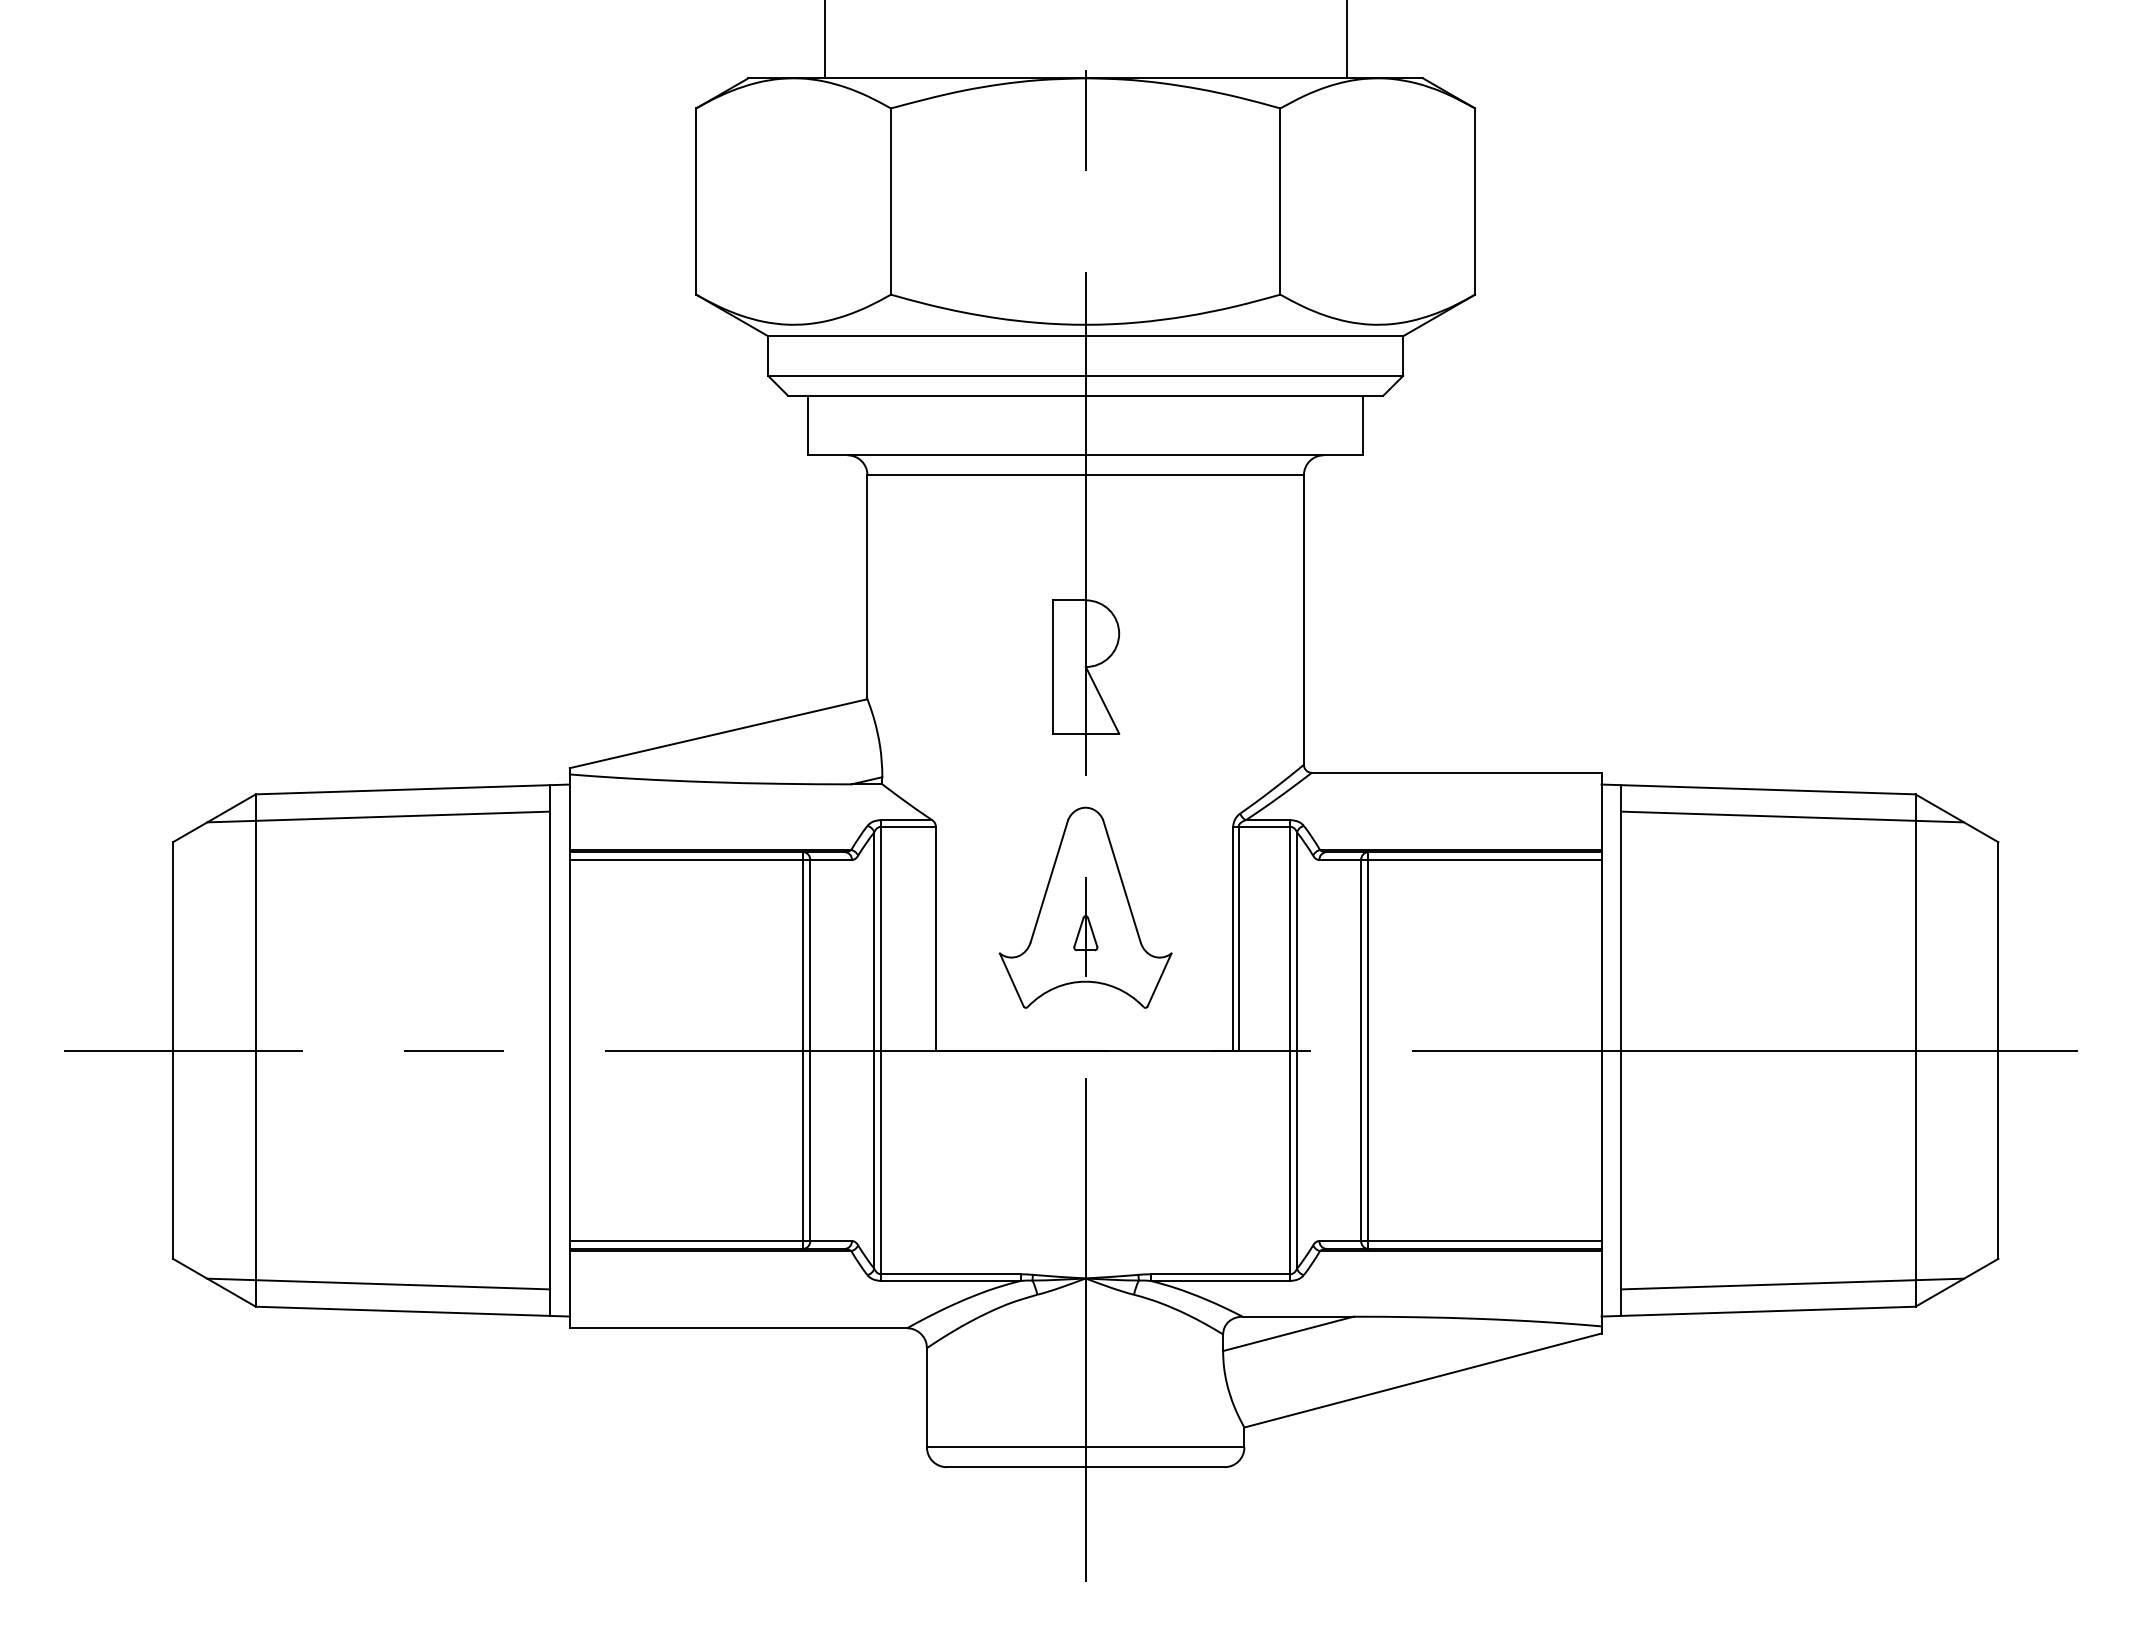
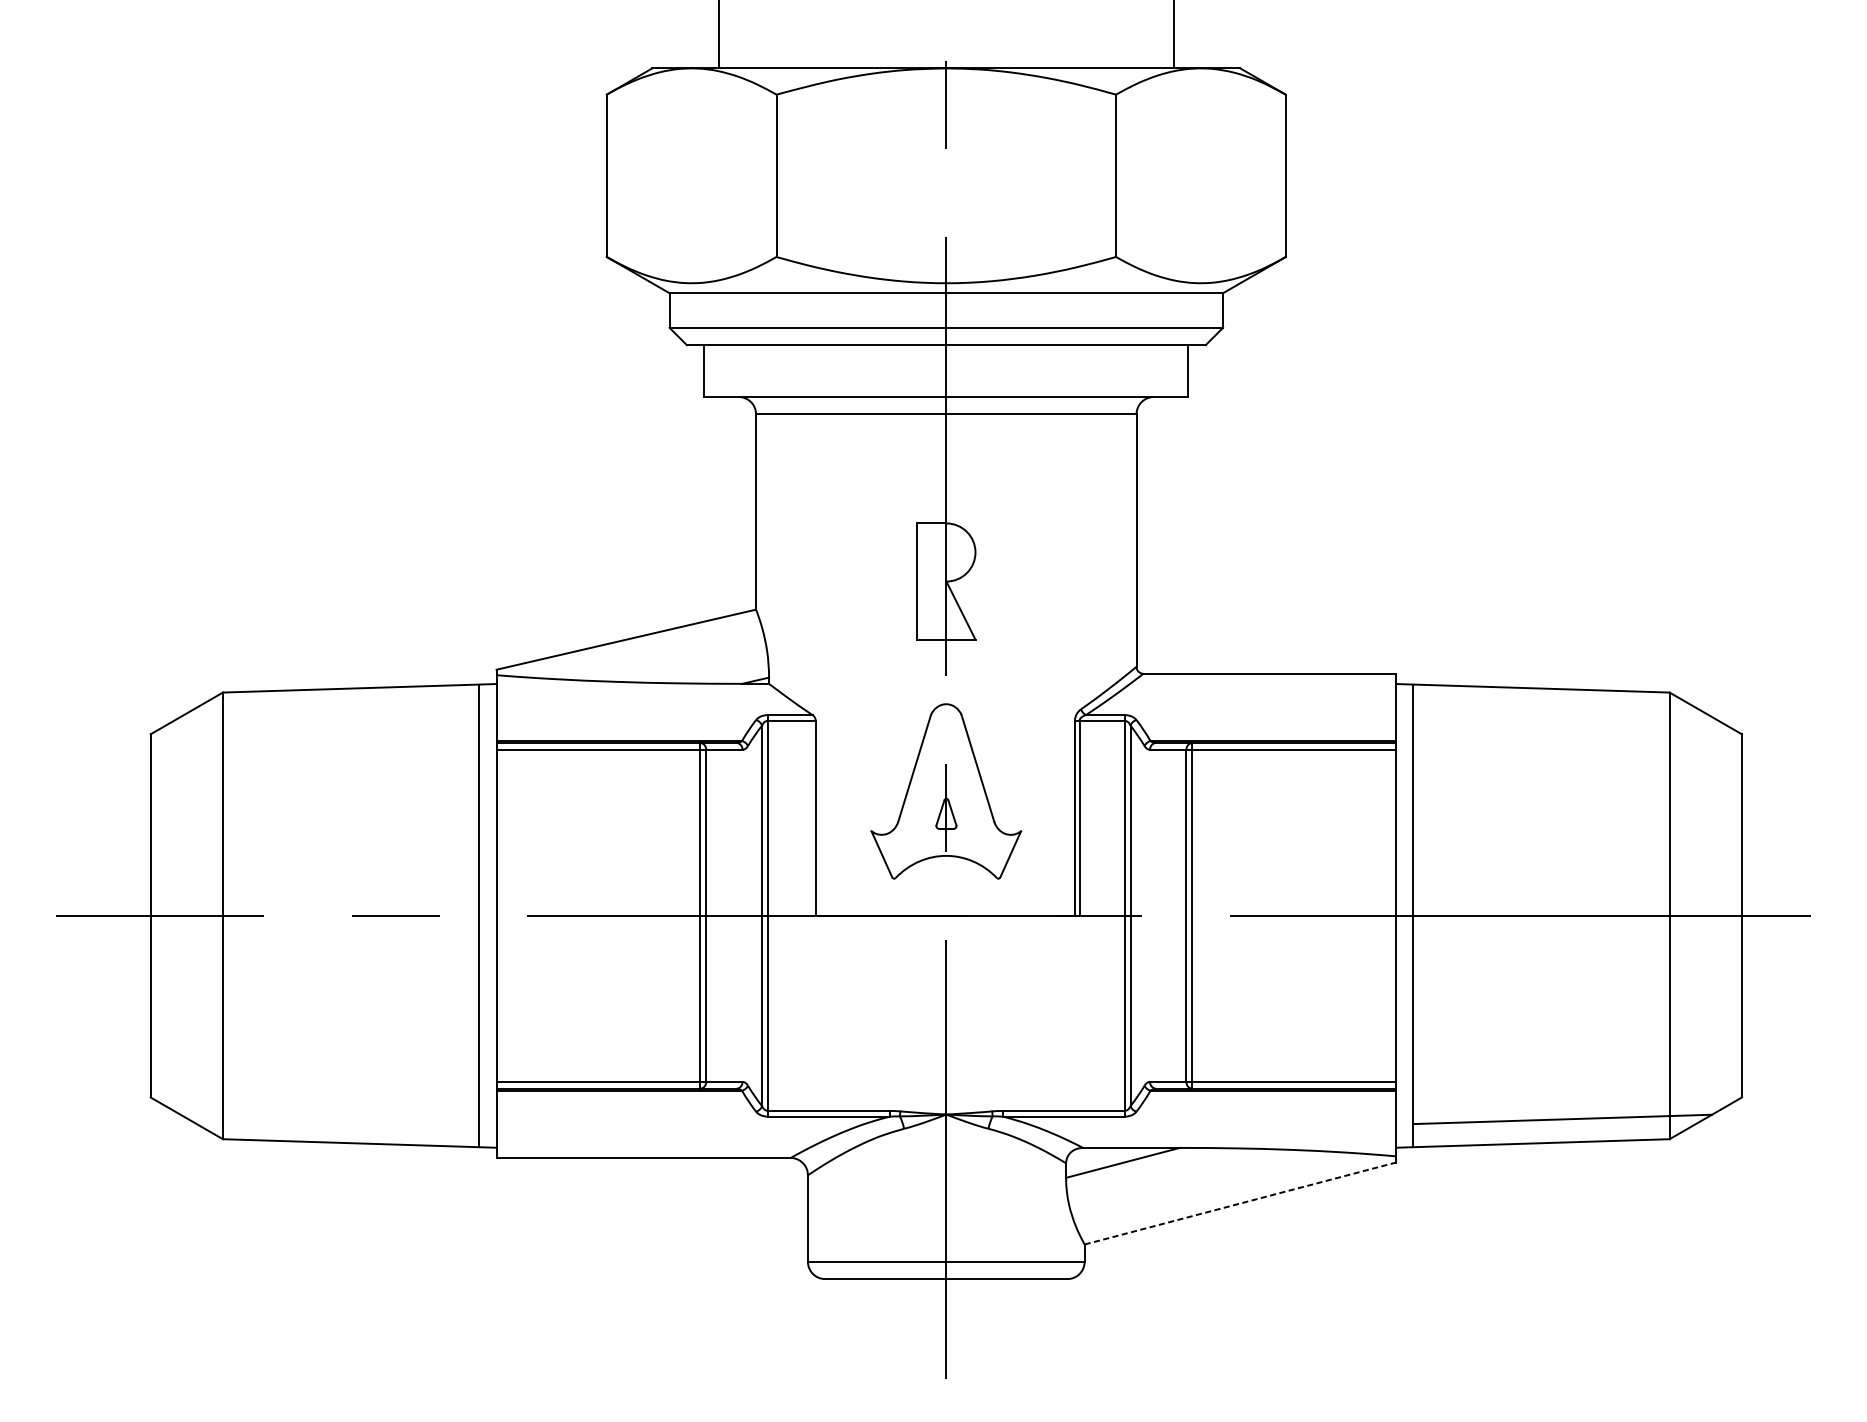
line: (378, 816) -> (329, 711), removed
line: (1792, 816) -> (1562, 711), removed
line: (378, 1283) -> (329, 1118), removed
line: (1422, 1380) -> (1239, 1203), solid -> dashed

